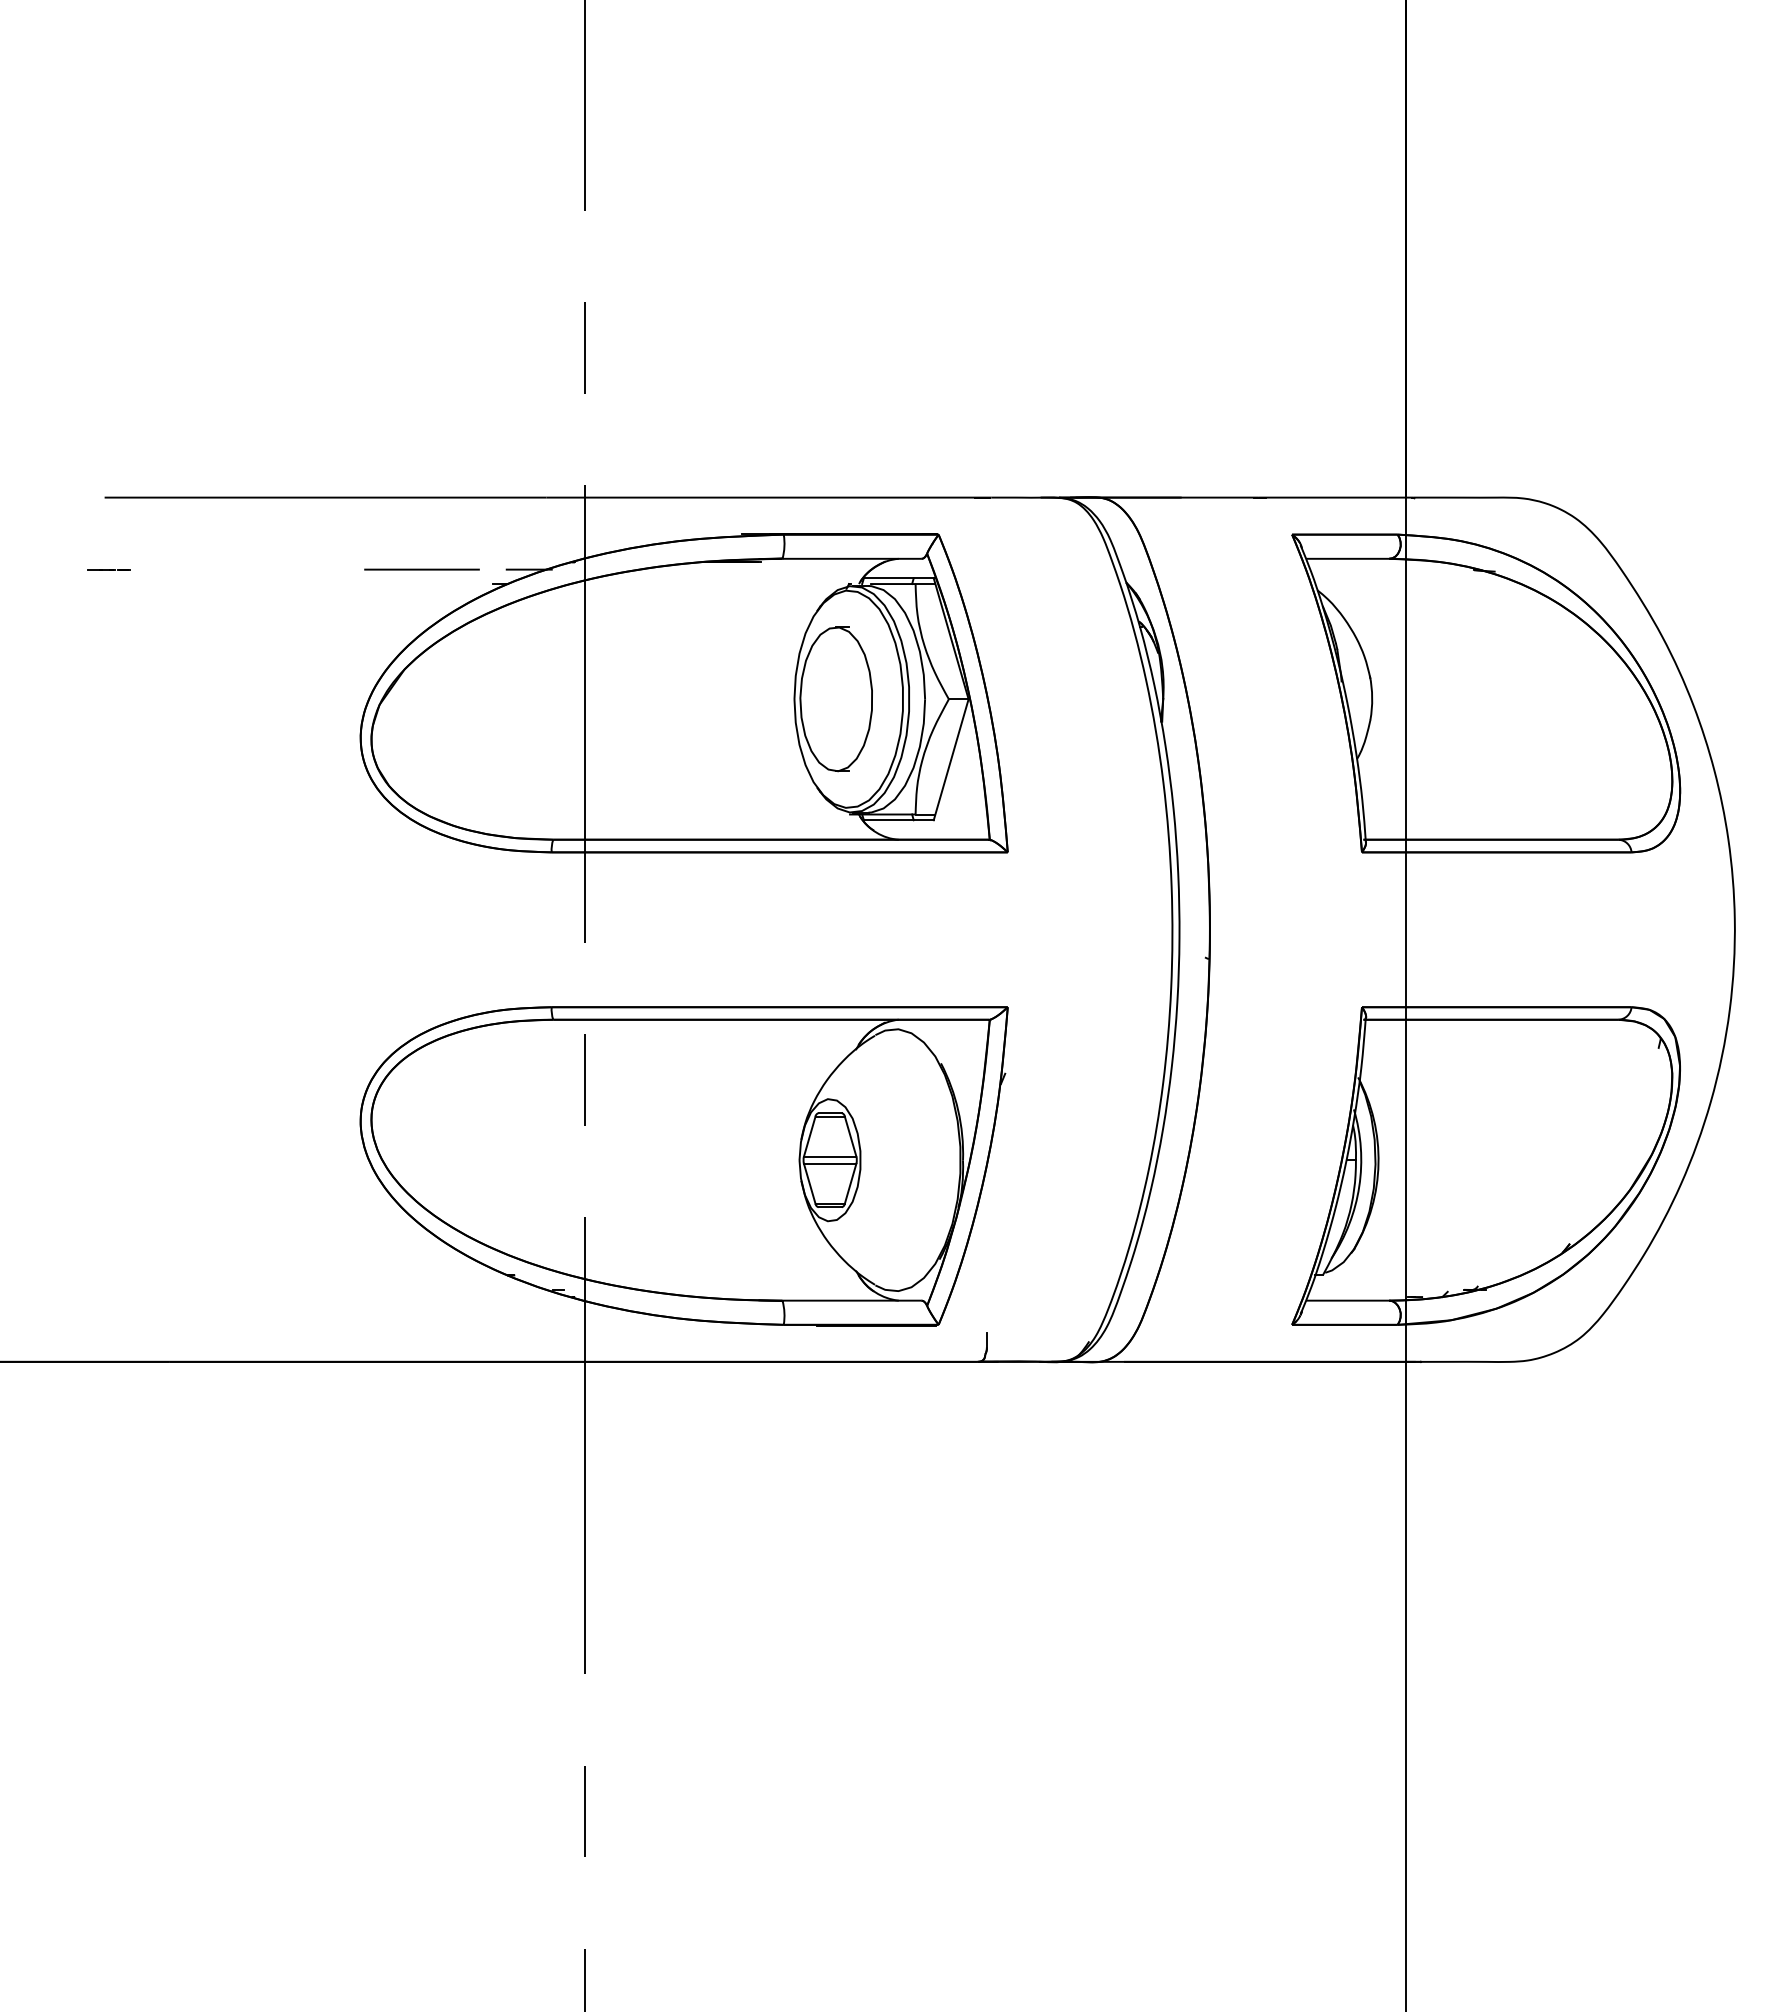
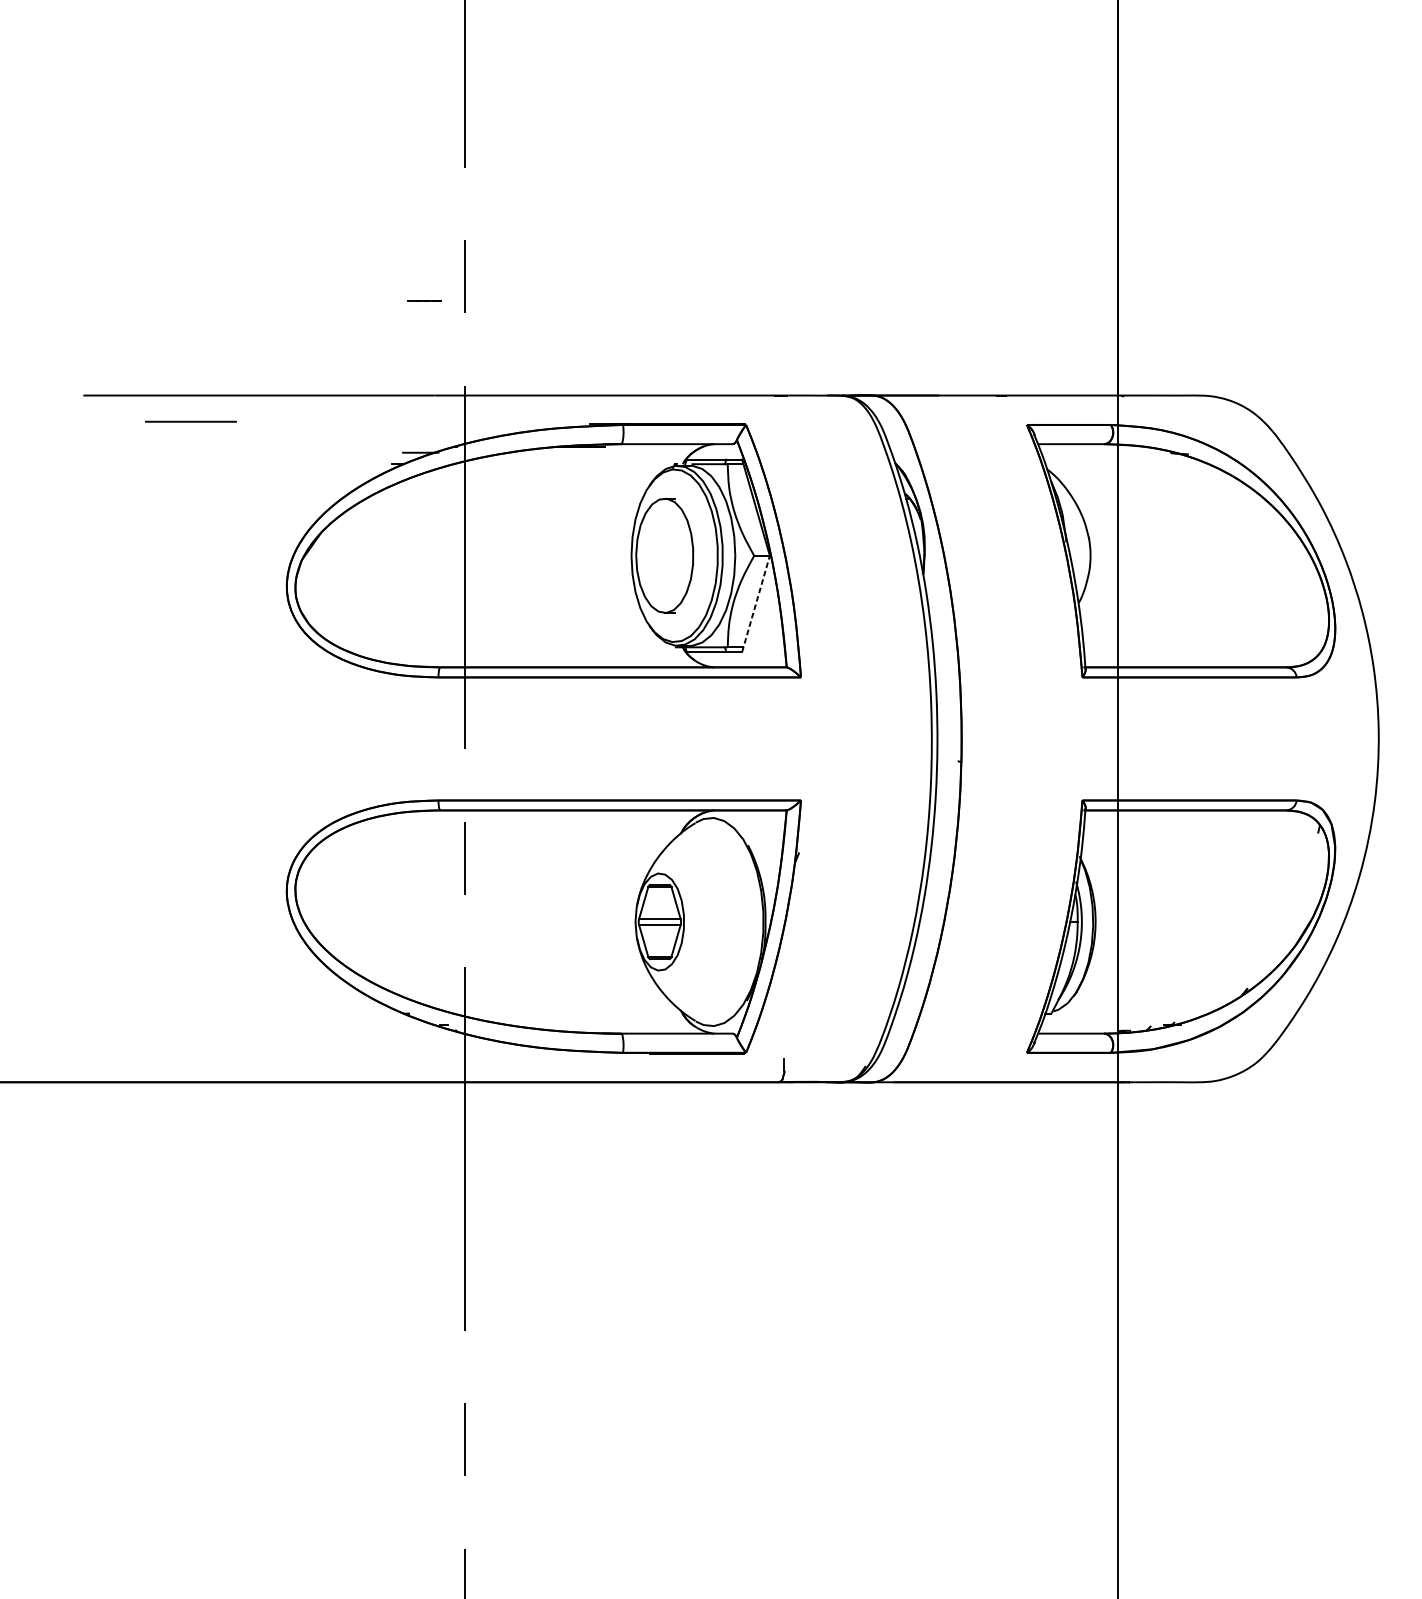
line: (108, 569) -> (424, 300), moved
line: (421, 569) -> (190, 421), moved
line: (951, 759) -> (756, 603), solid -> dashed

